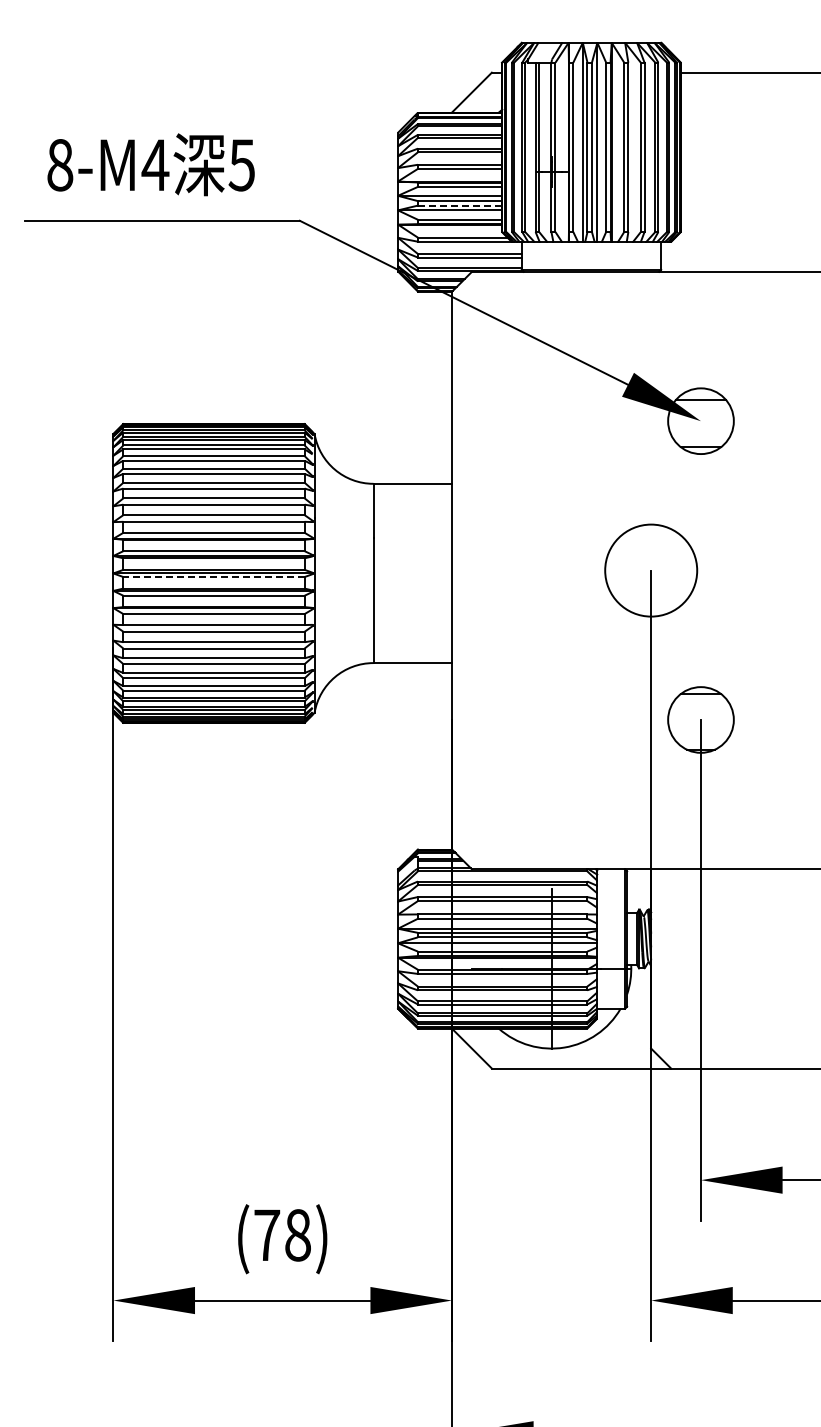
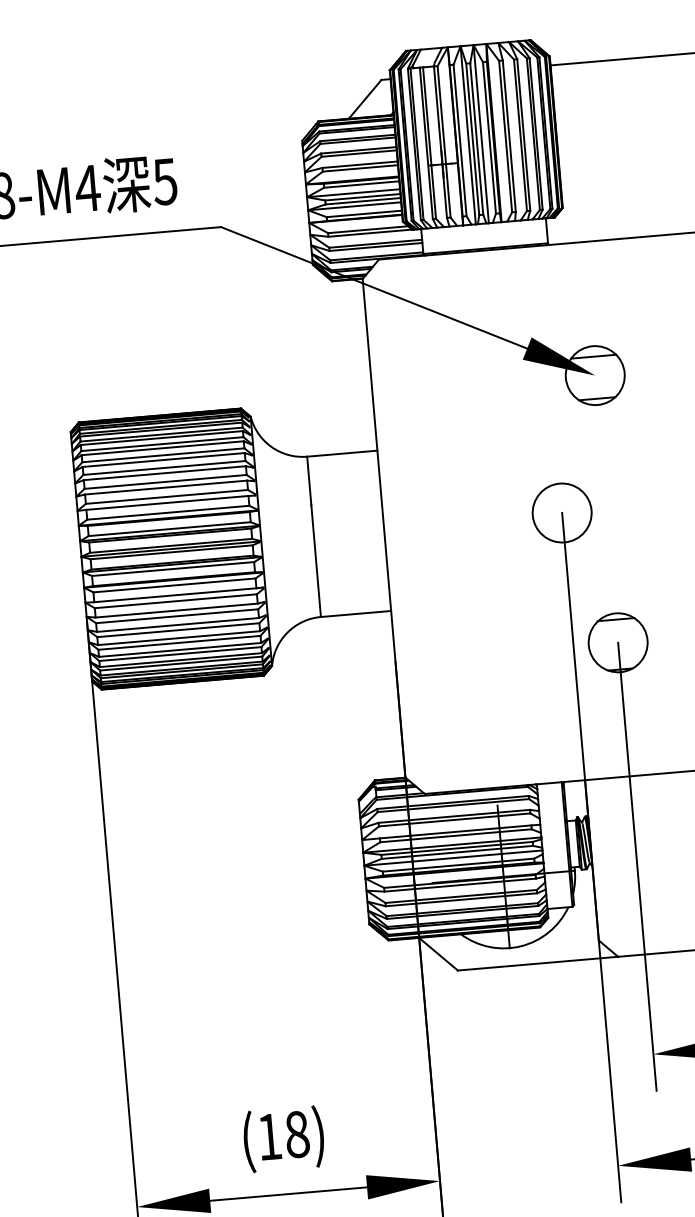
line: (460, 205) -> (363, 201), dashed -> solid
circle: (651, 570) -> (562, 512), size x0.71
line: (214, 577) -> (172, 552), dashed -> solid
text: (267, 1234) -> (269, 1136), (78) -> (18)

